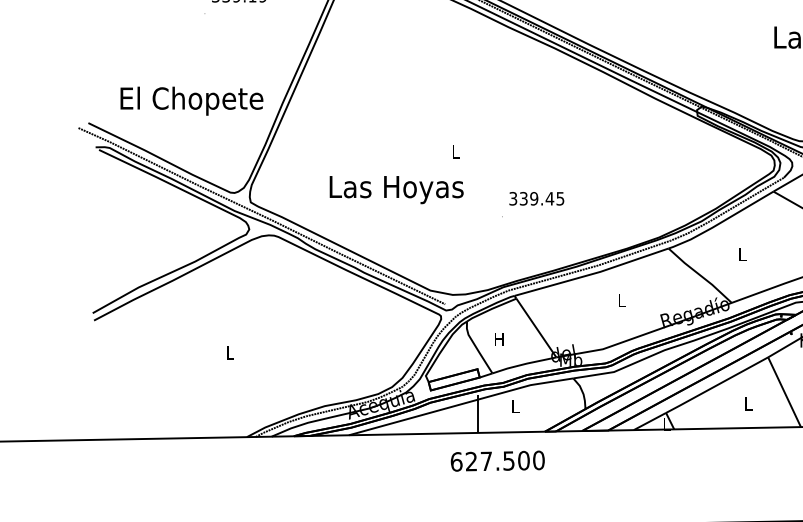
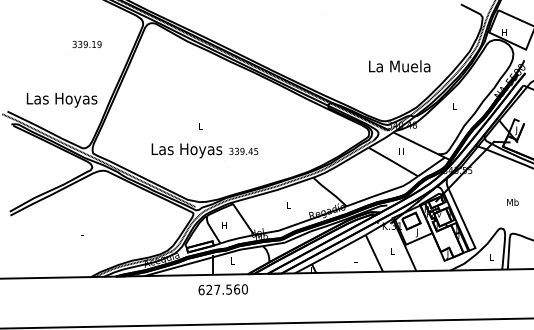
text: (190, 100) -> (61, 99), El Chopete -> Las Hoyas
text: (395, 189) -> (186, 150), moved
text: (524, 460) -> (237, 289), 627.500 -> 627.560

